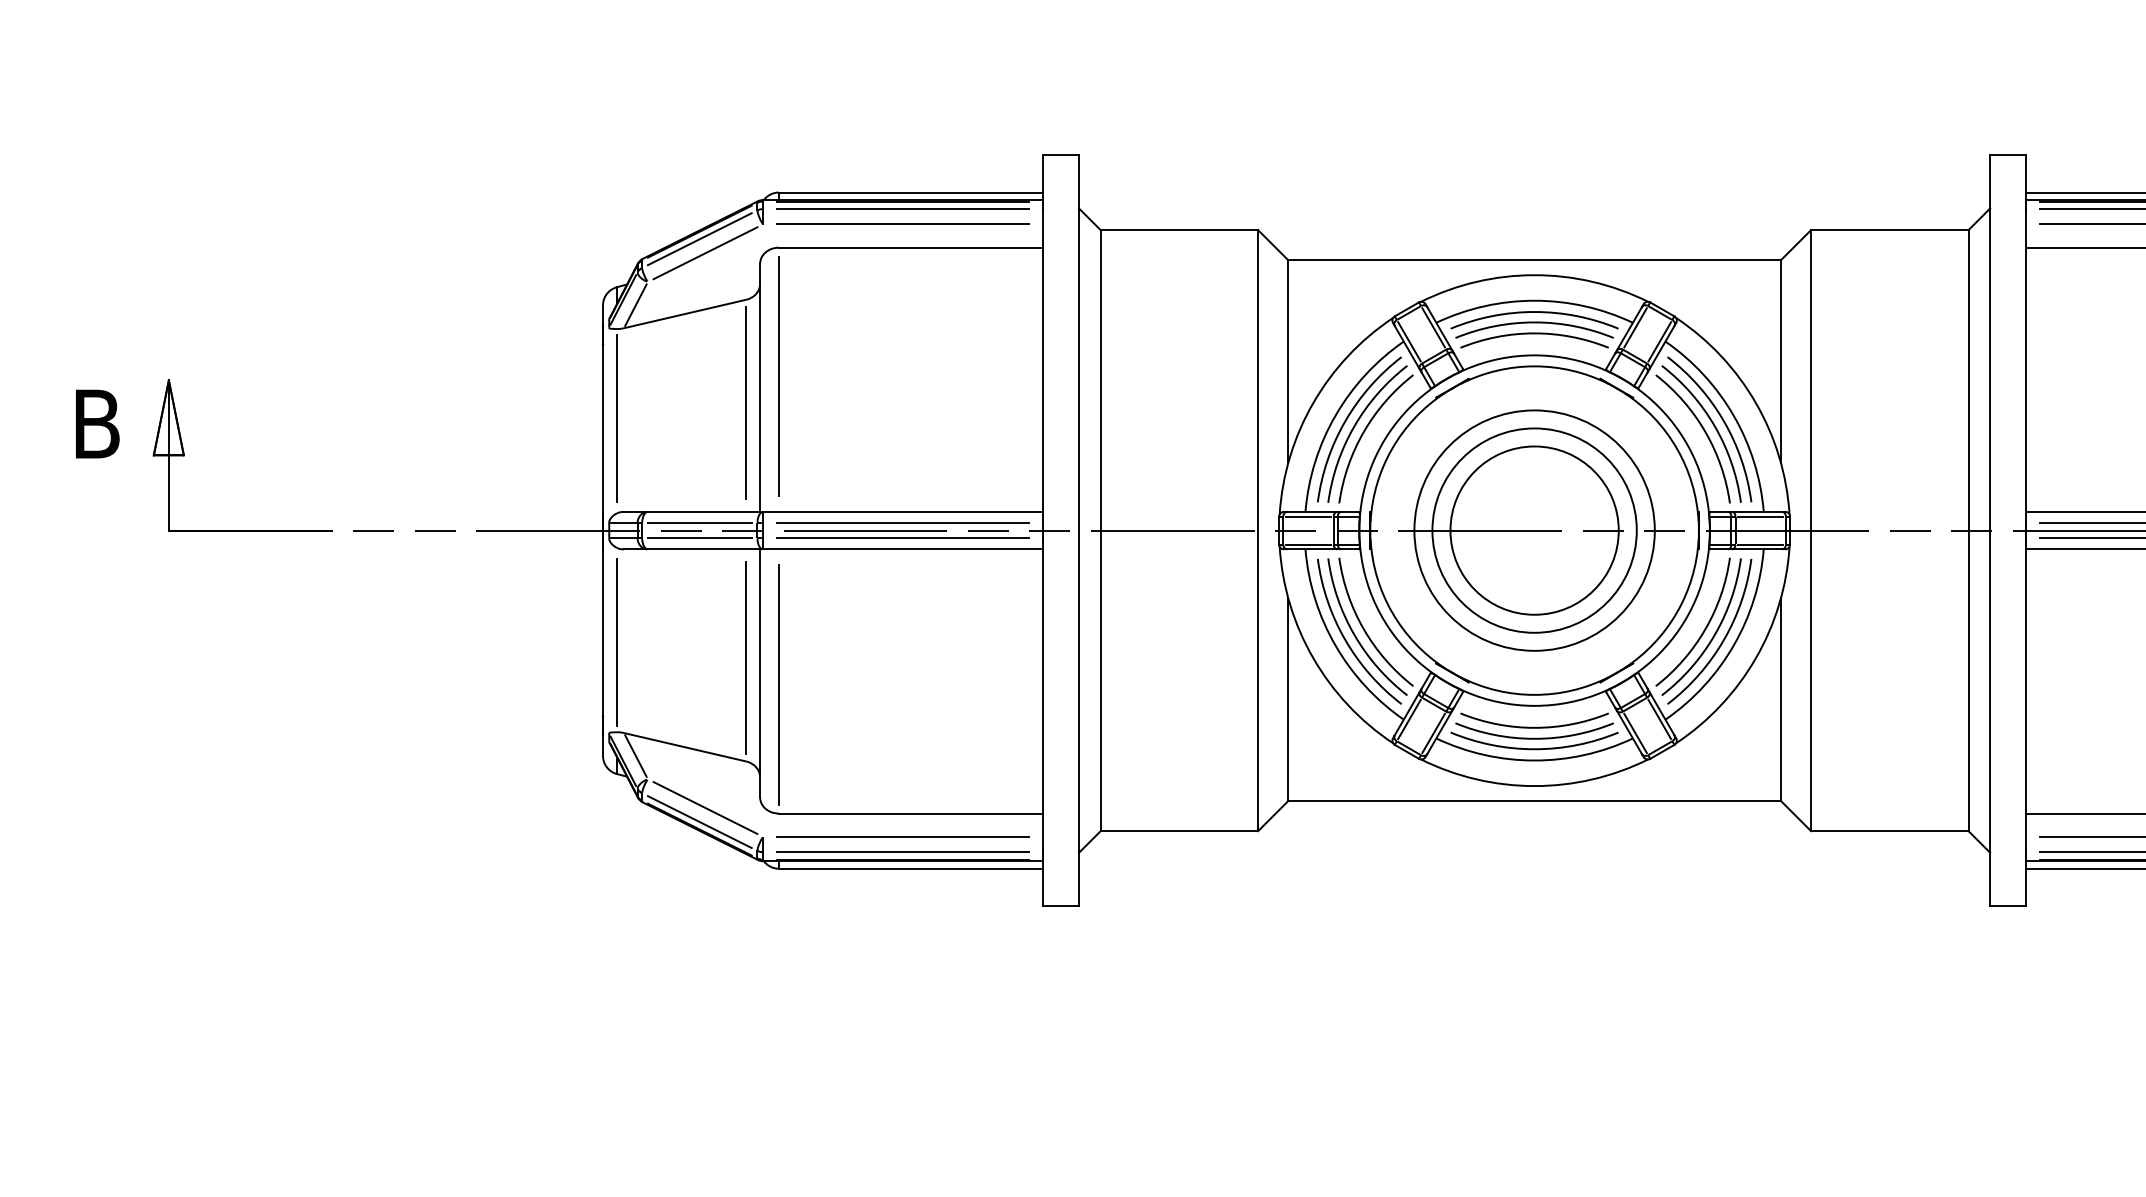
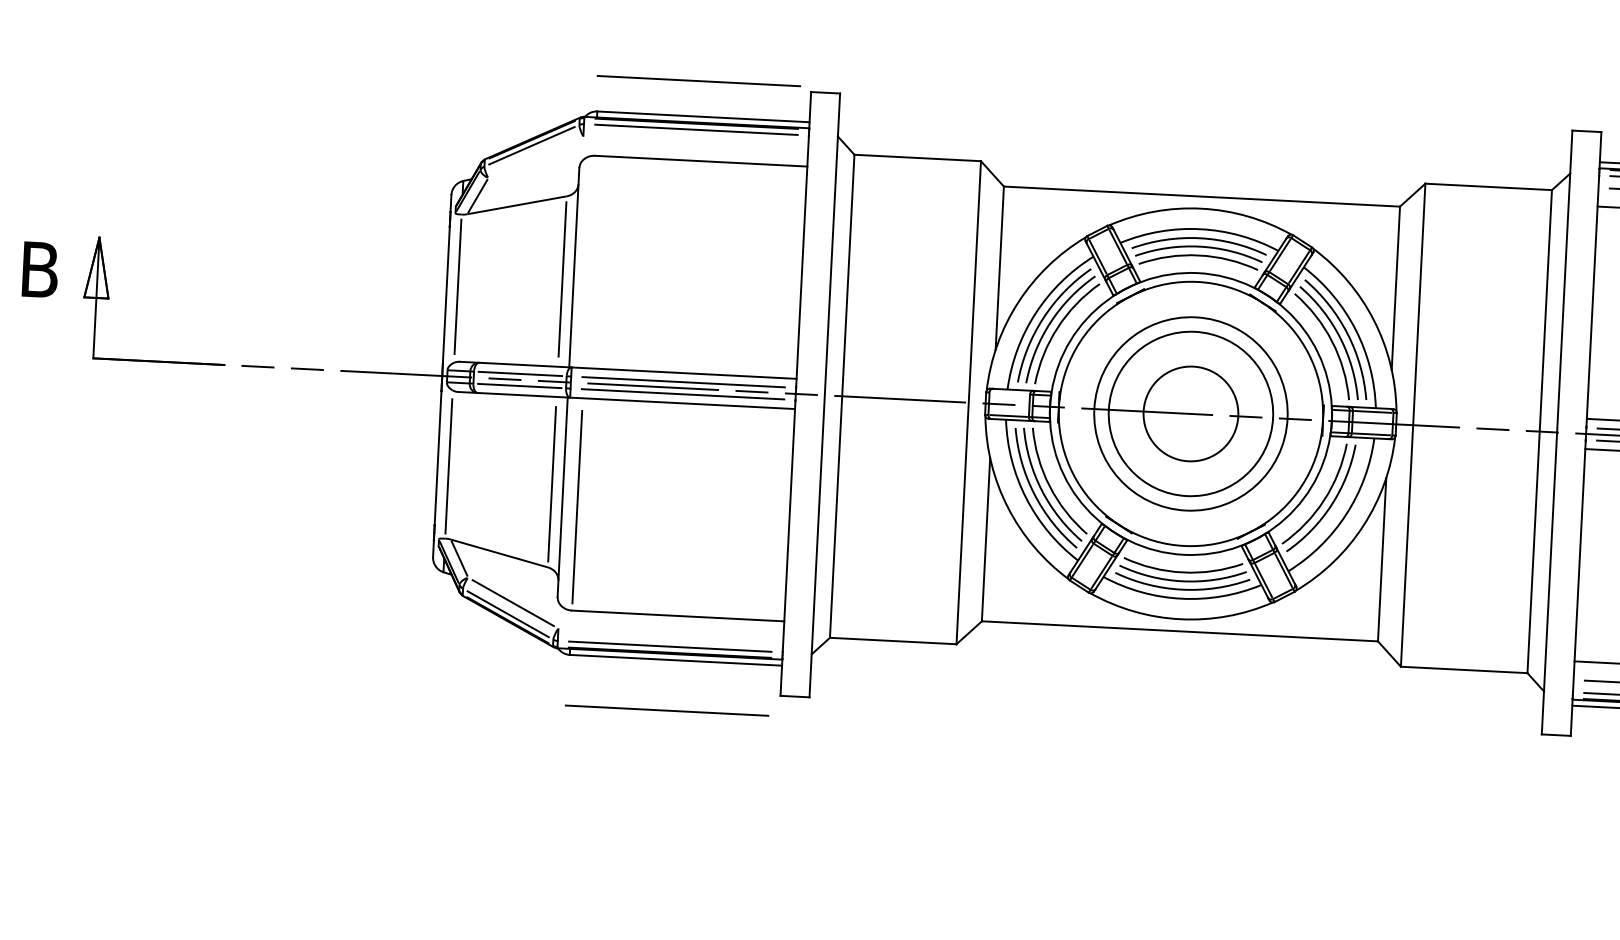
line: (902, 223) -> (698, 80), moved
line: (705, 253) -> (535, 157), removed
line: (778, 376) -> (589, 259), removed
line: (1308, 516) -> (1009, 393), removed
circle: (1534, 530) -> (1190, 413), size x0.7
arc: (1721, 641) -> (1336, 510), removed
line: (902, 836) -> (666, 710), moved

